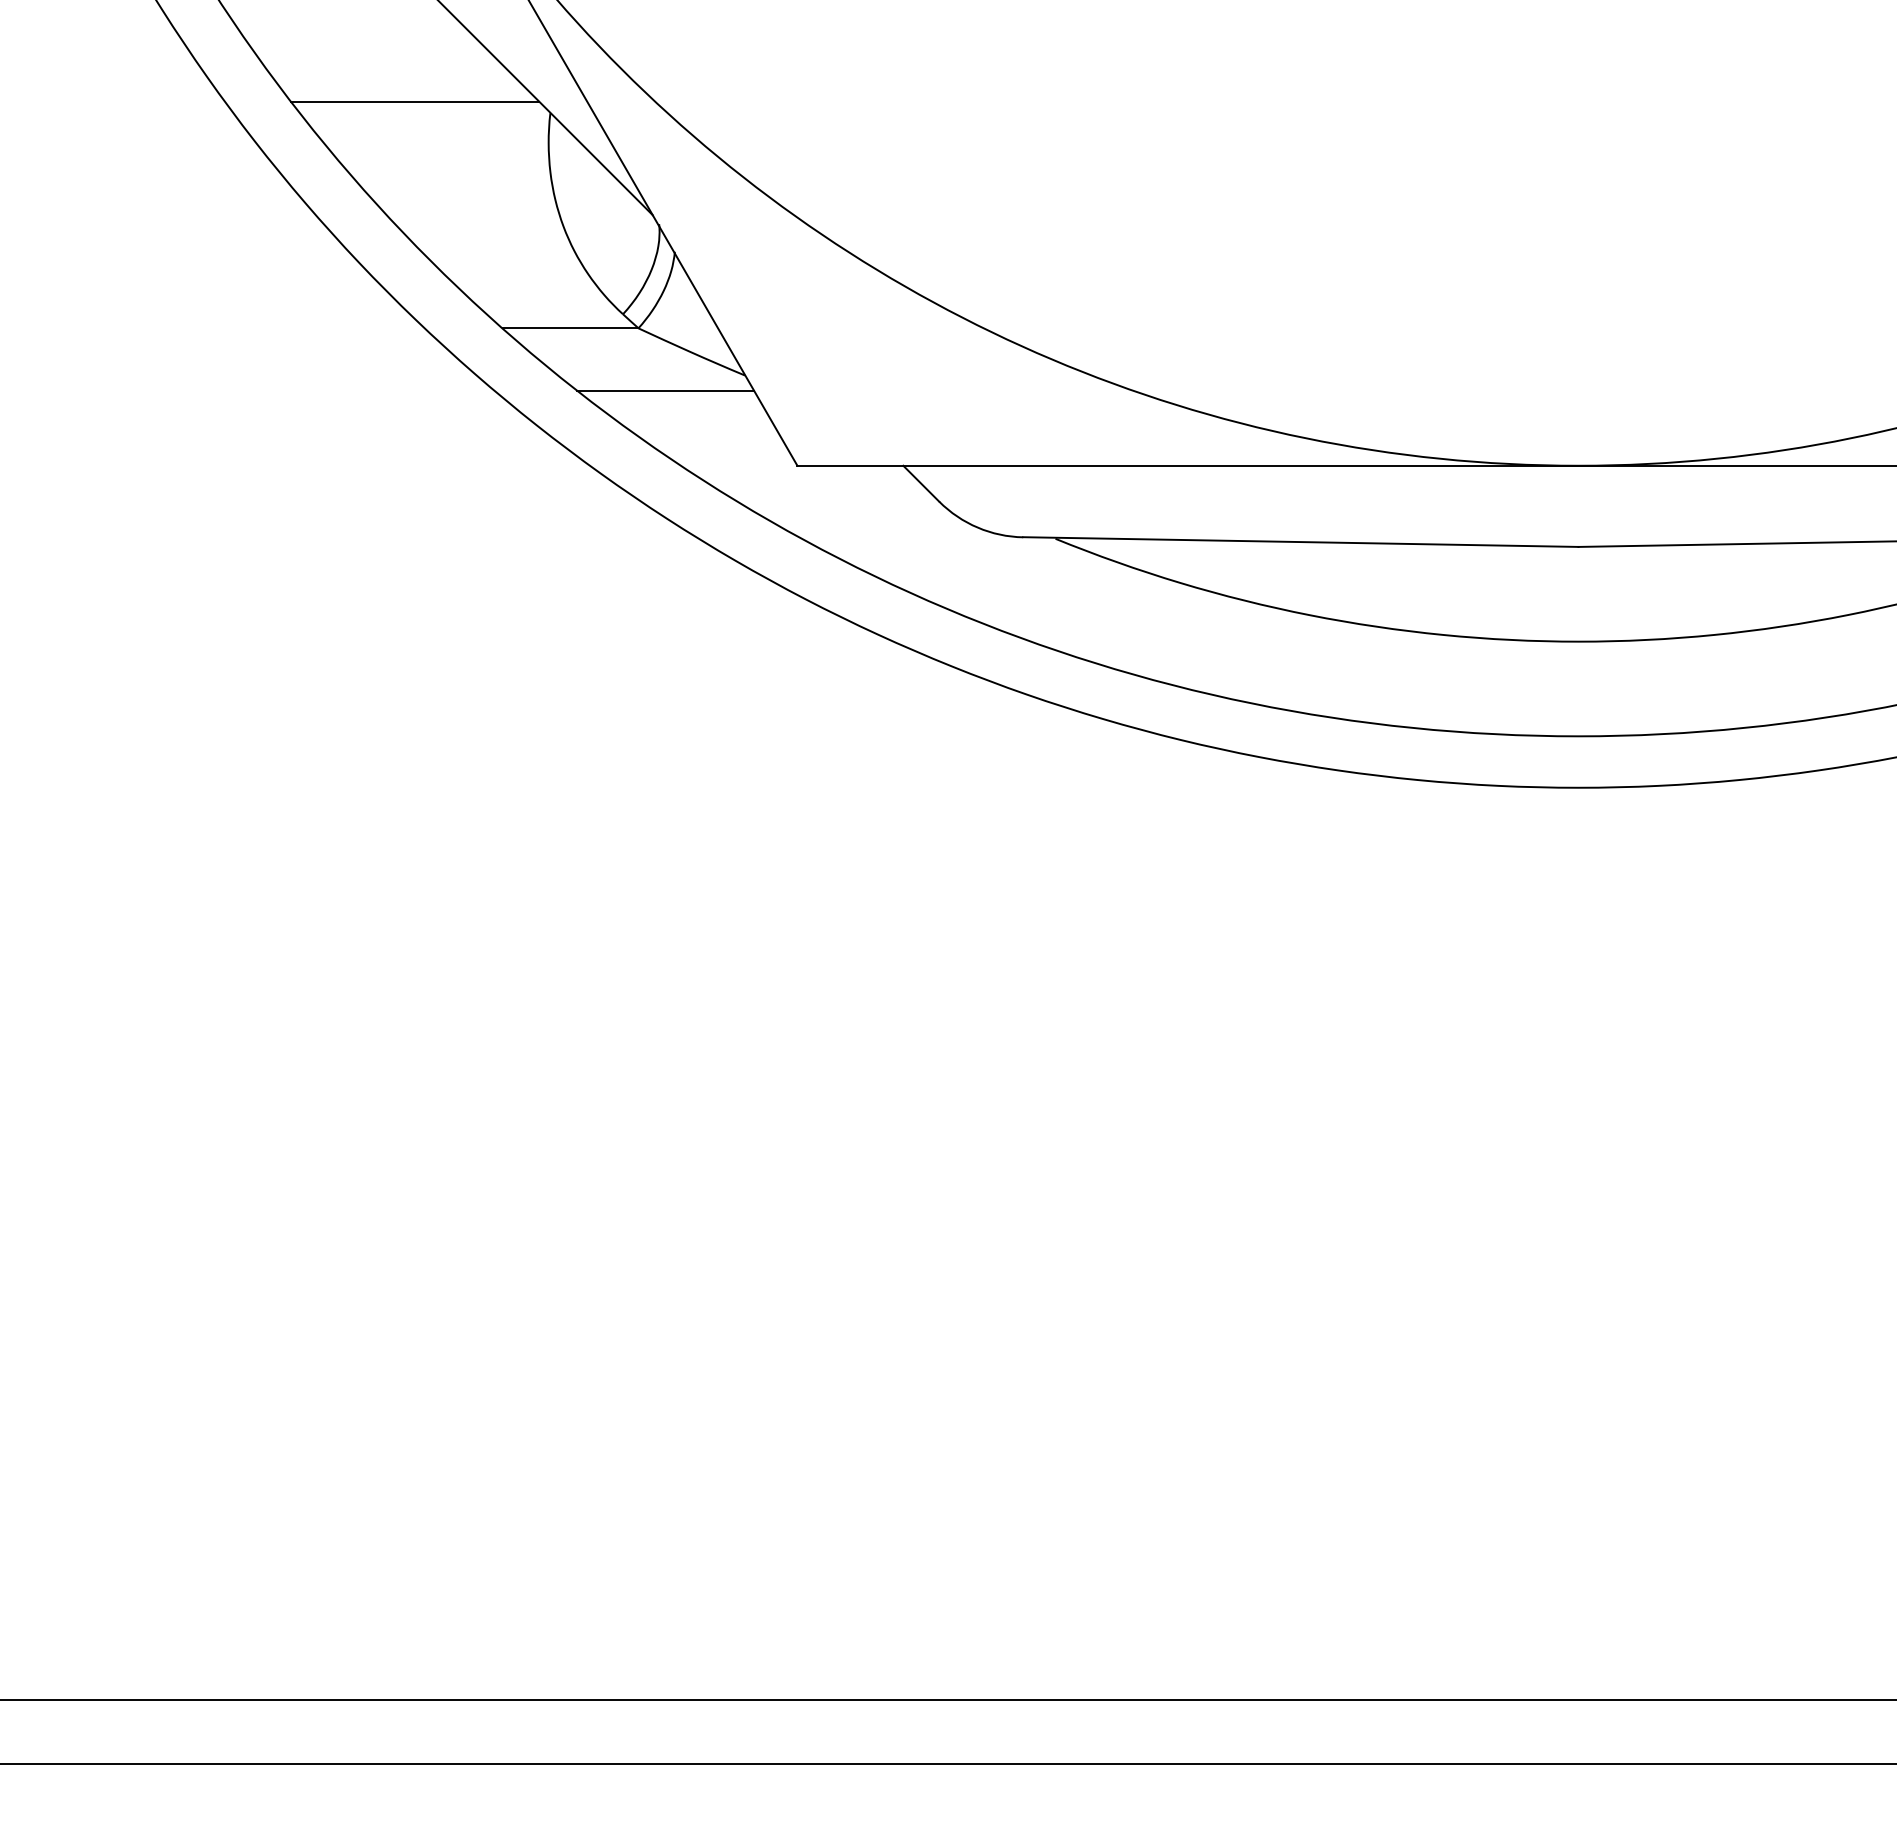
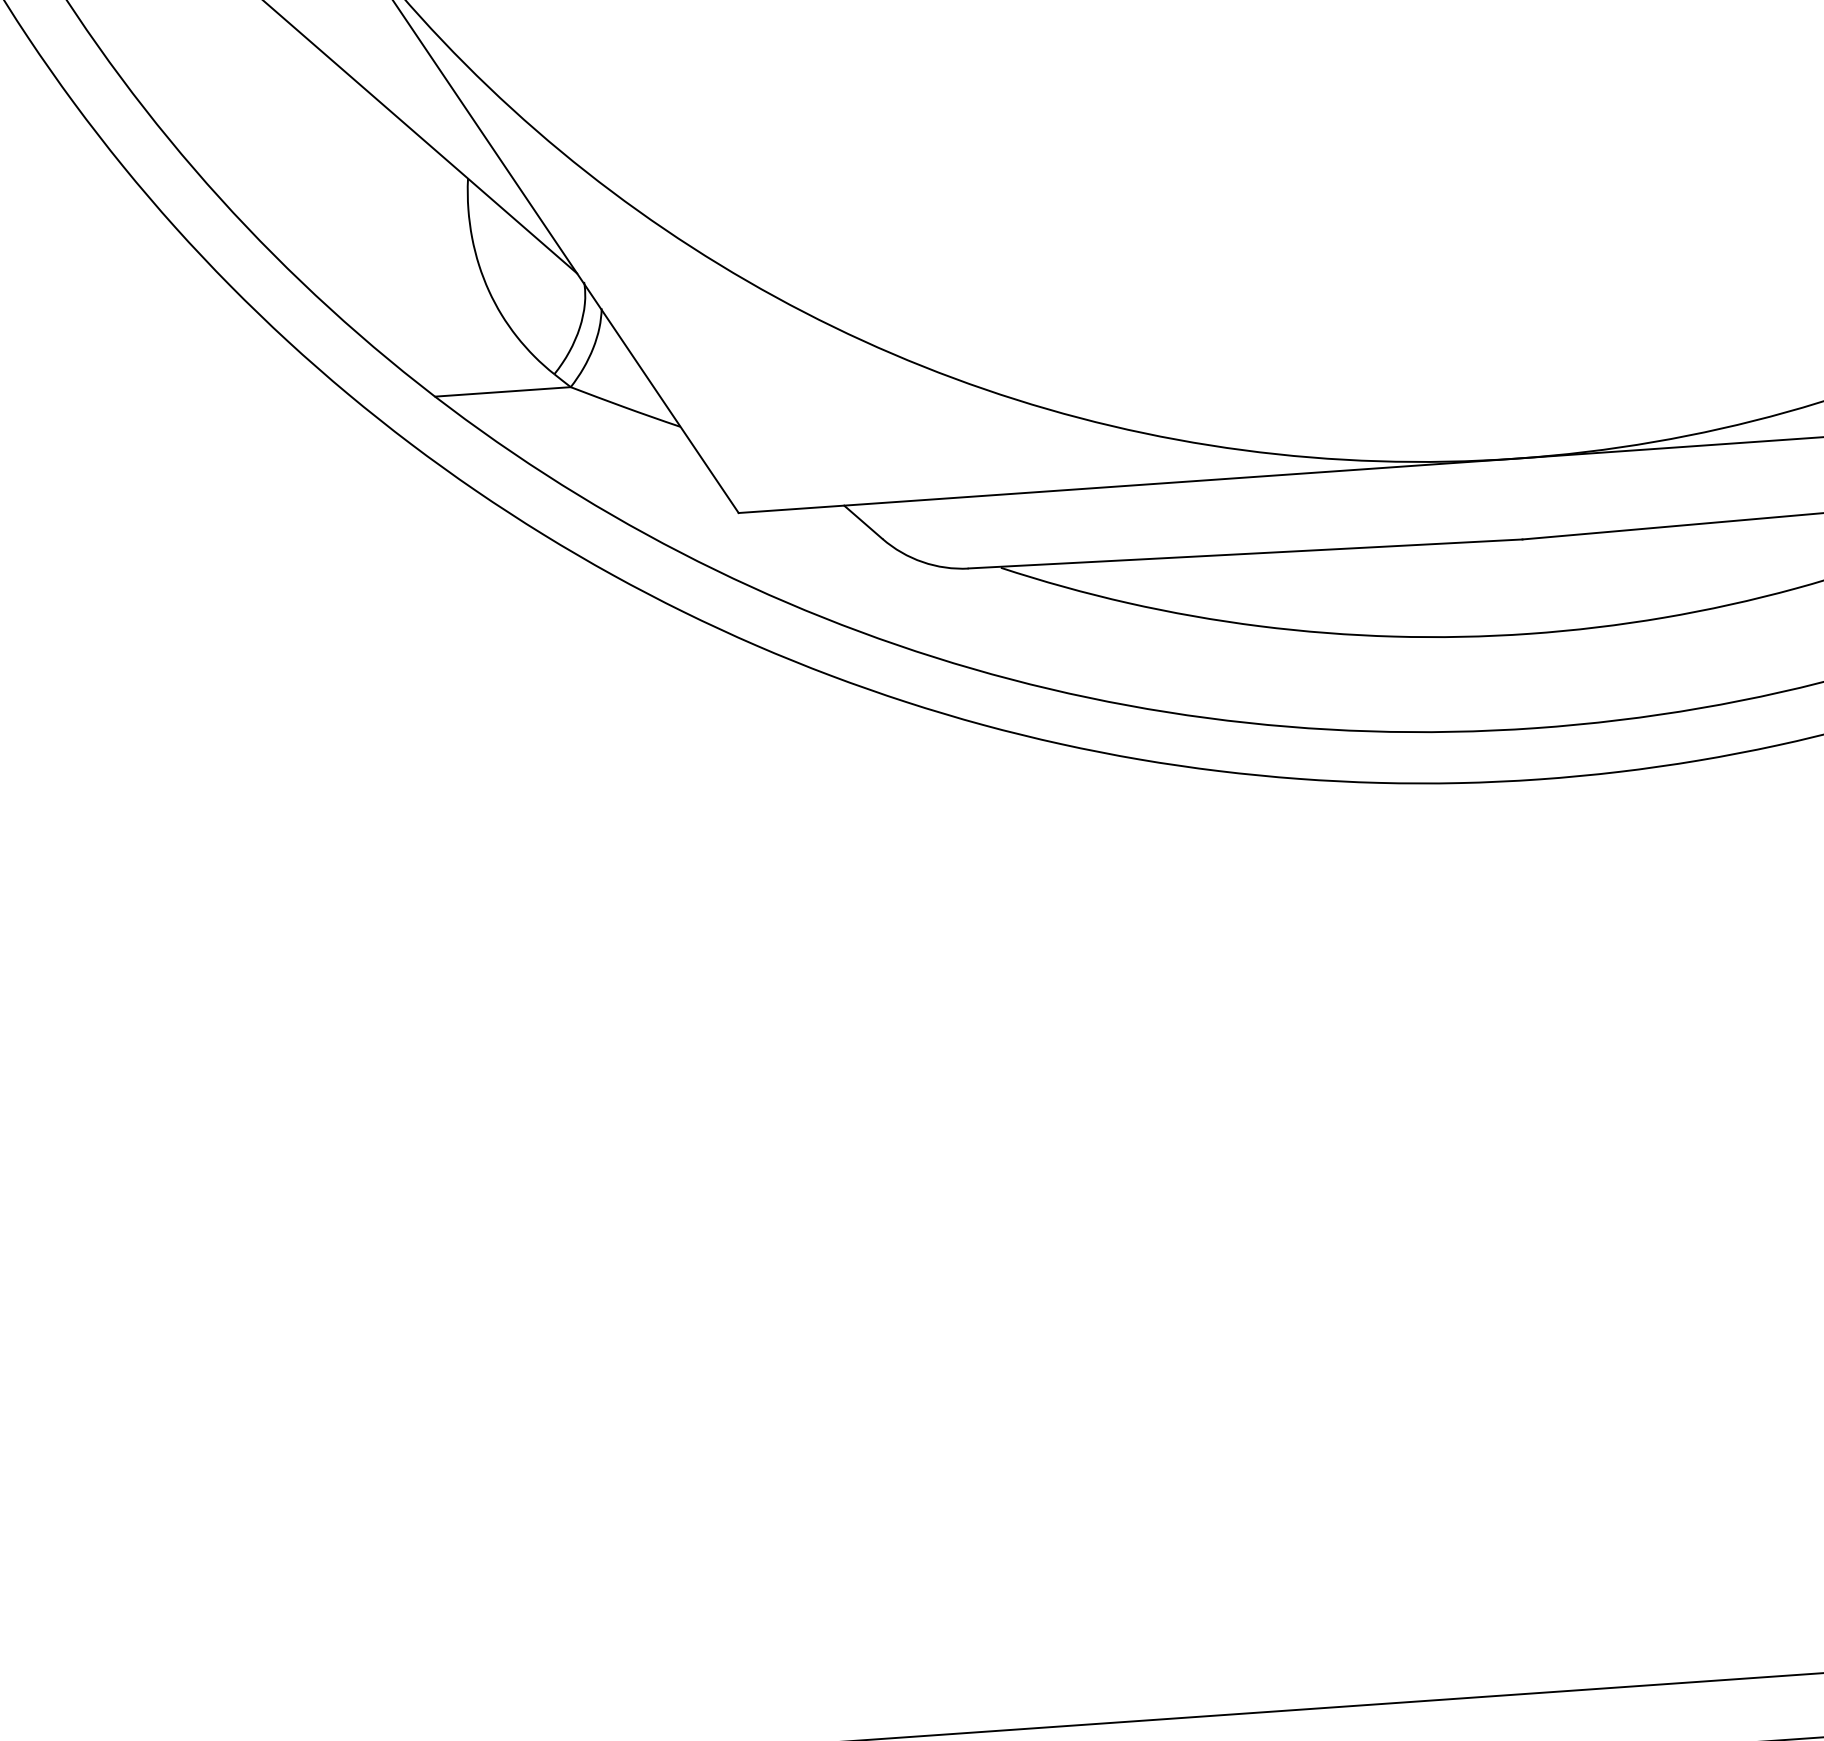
line: (415, 101) -> (332, 176), removed
line: (665, 390) -> (602, 447), removed

